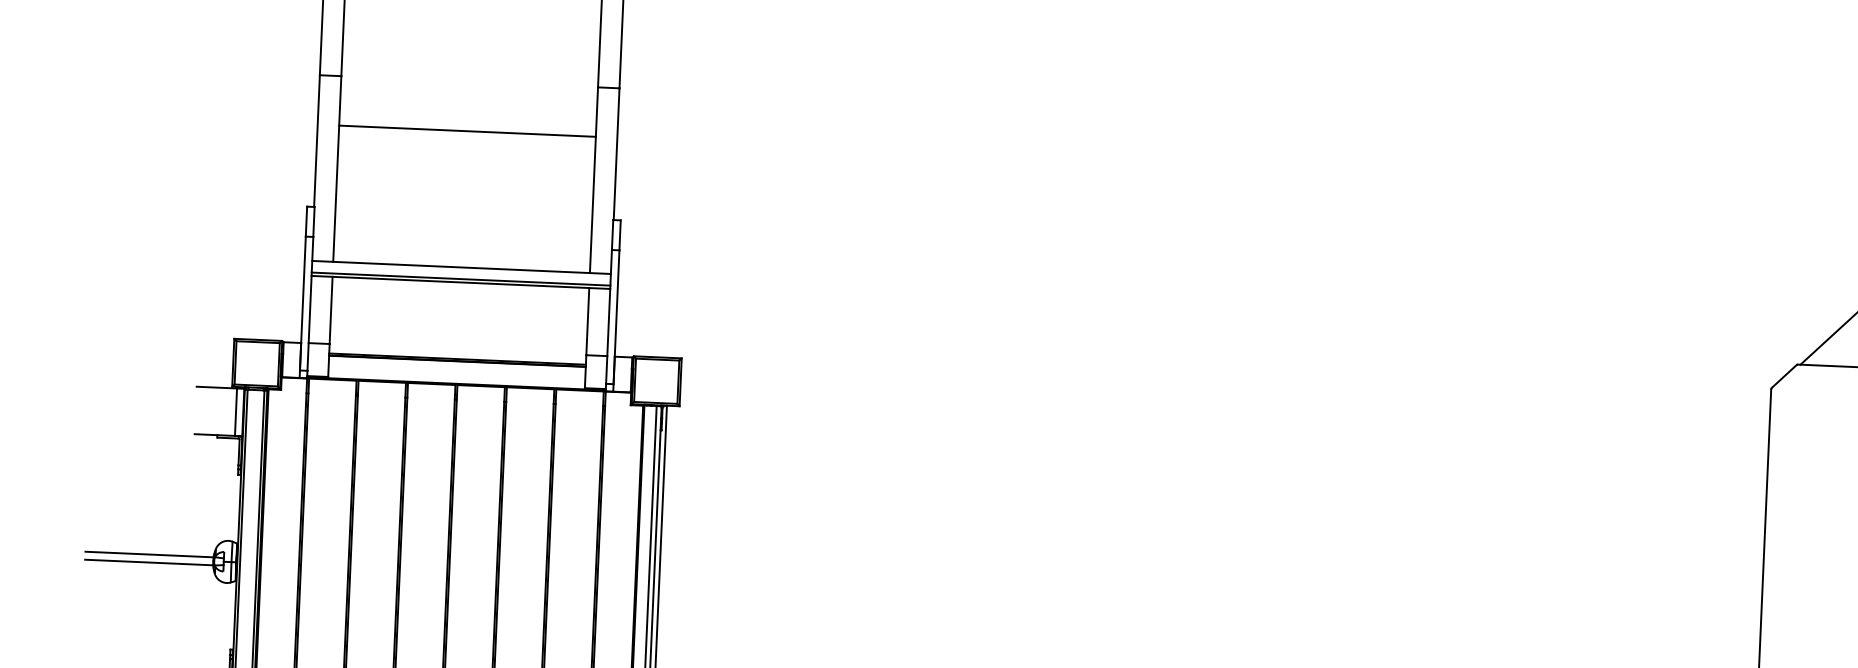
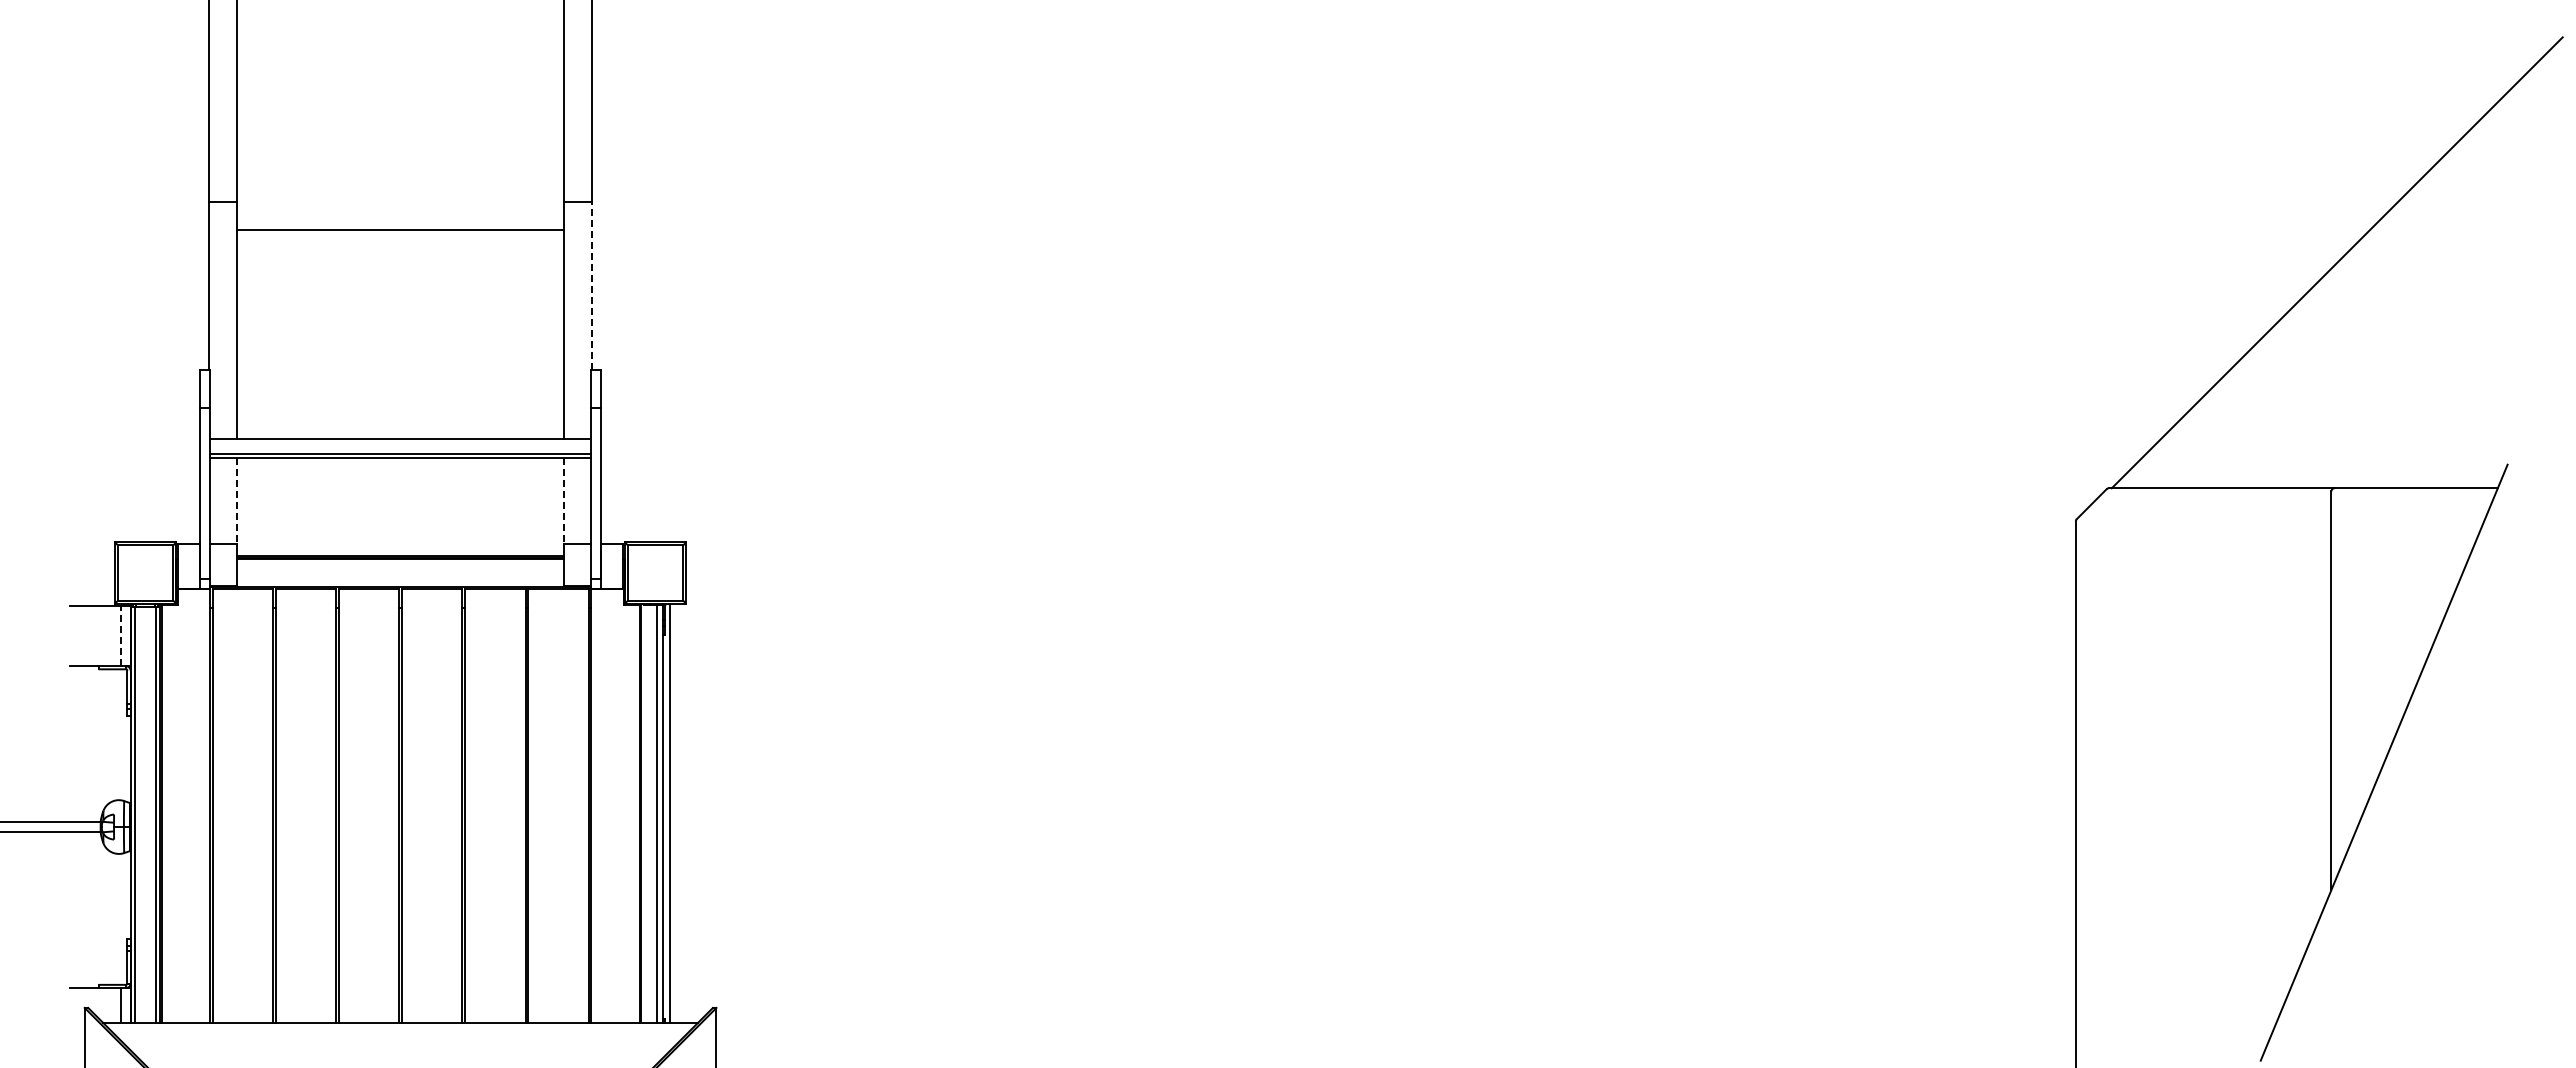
line: (467, 131) -> (400, 230), moved
line: (616, 153) -> (591, 285), solid -> dashed
line: (330, 310) -> (236, 500), solid -> dashed
line: (587, 321) -> (564, 500), solid -> dashed
line: (236, 411) -> (121, 635), solid -> dashed

